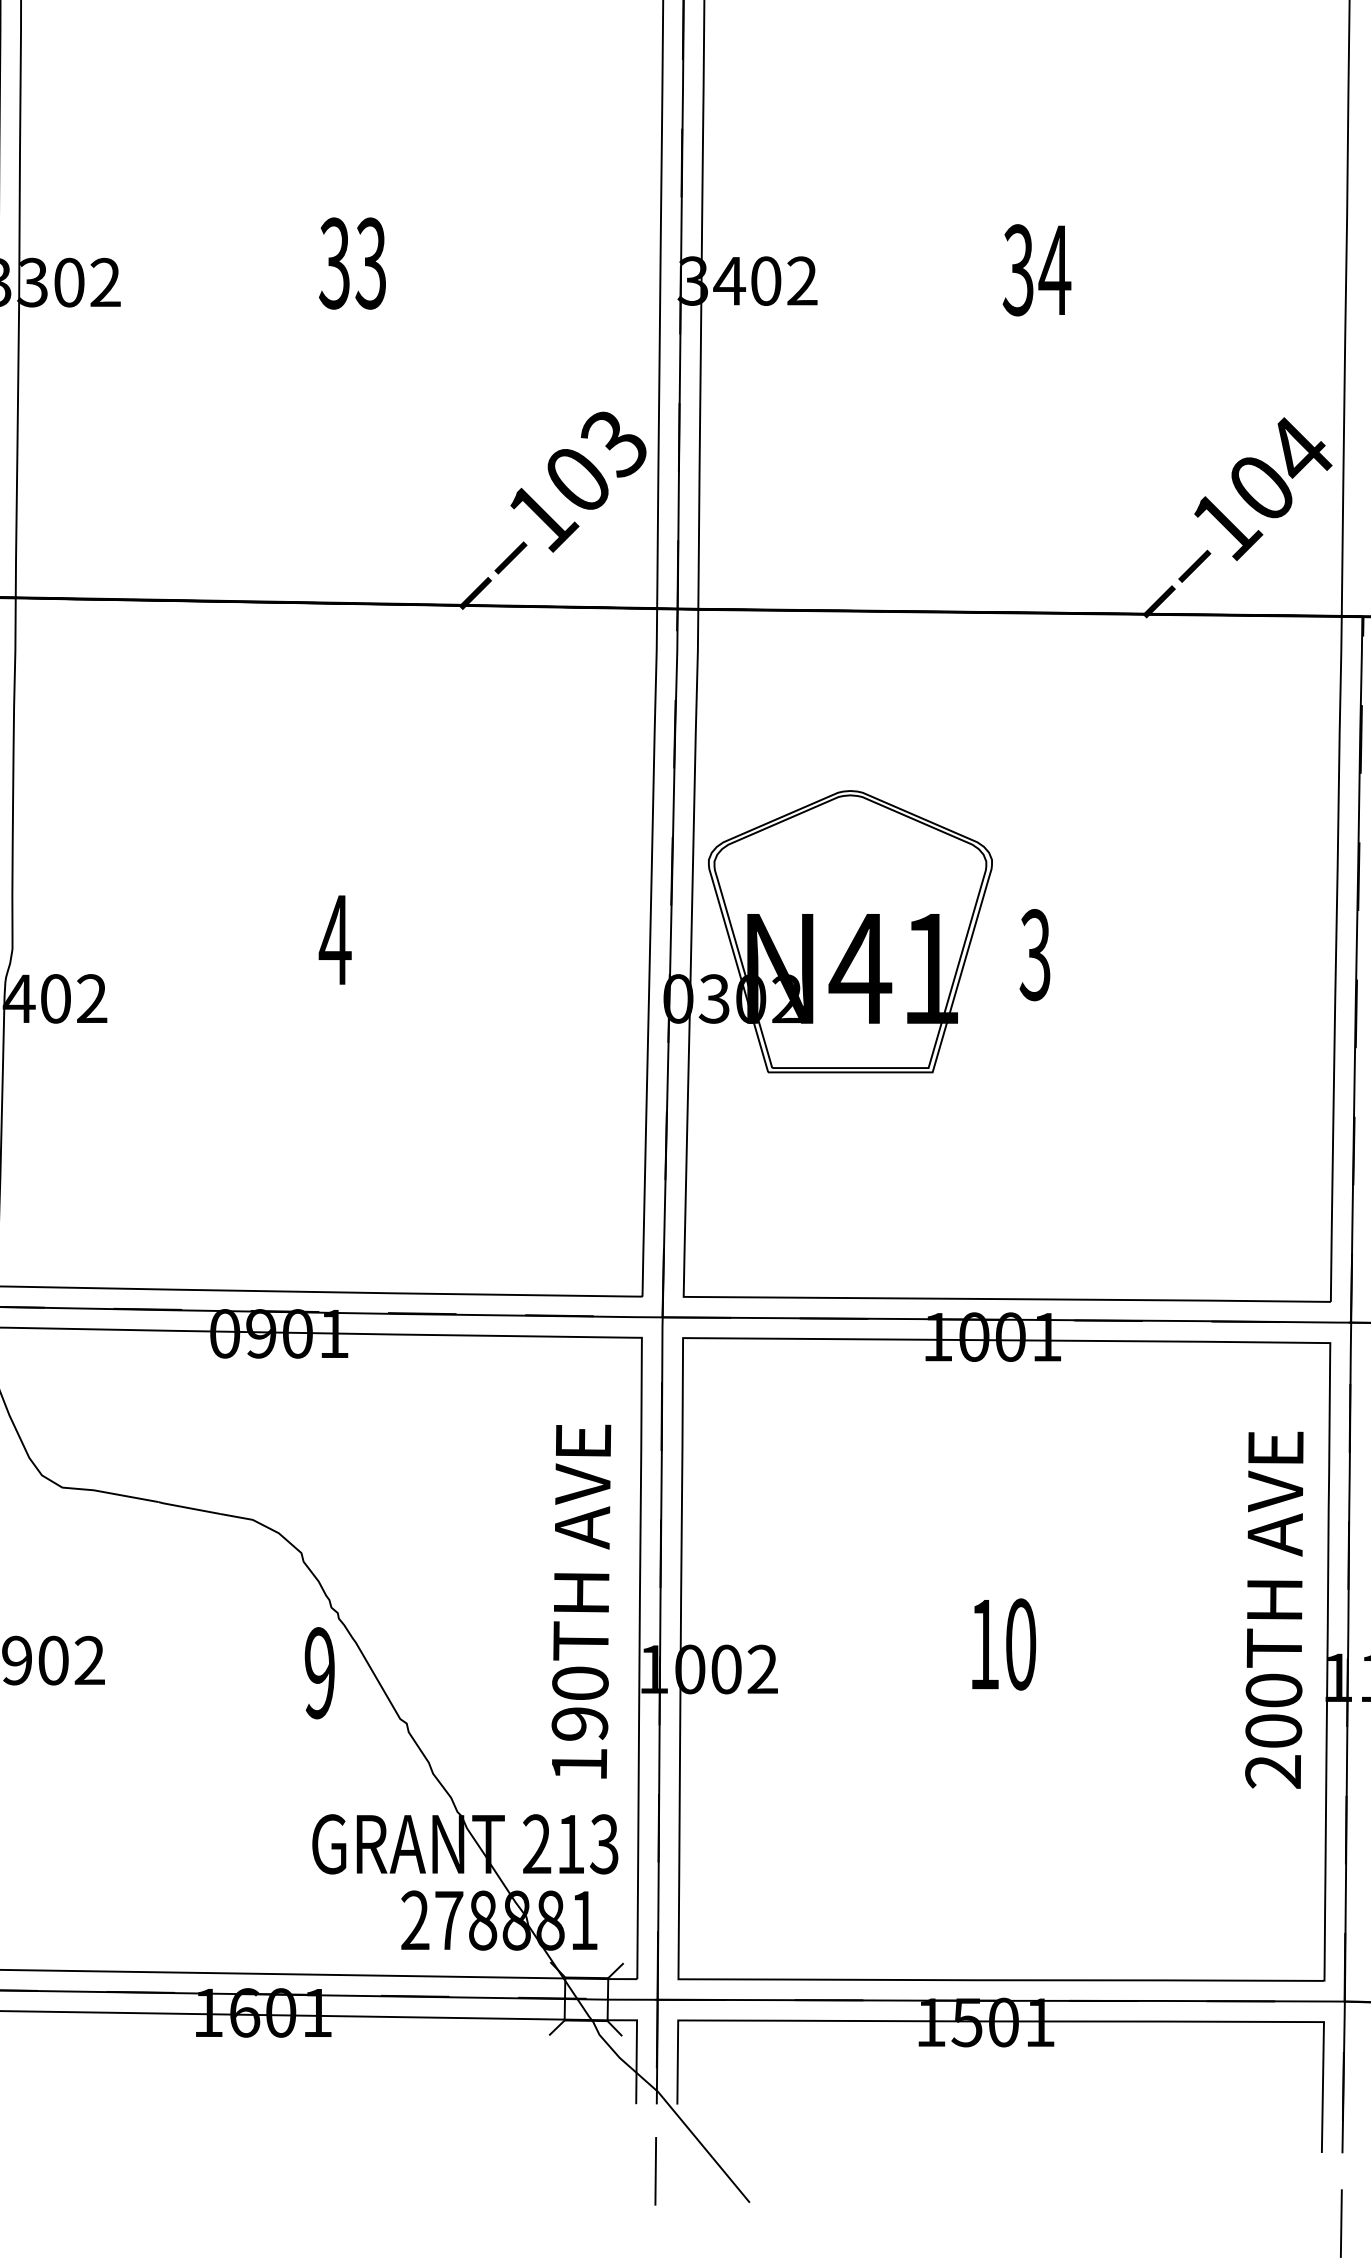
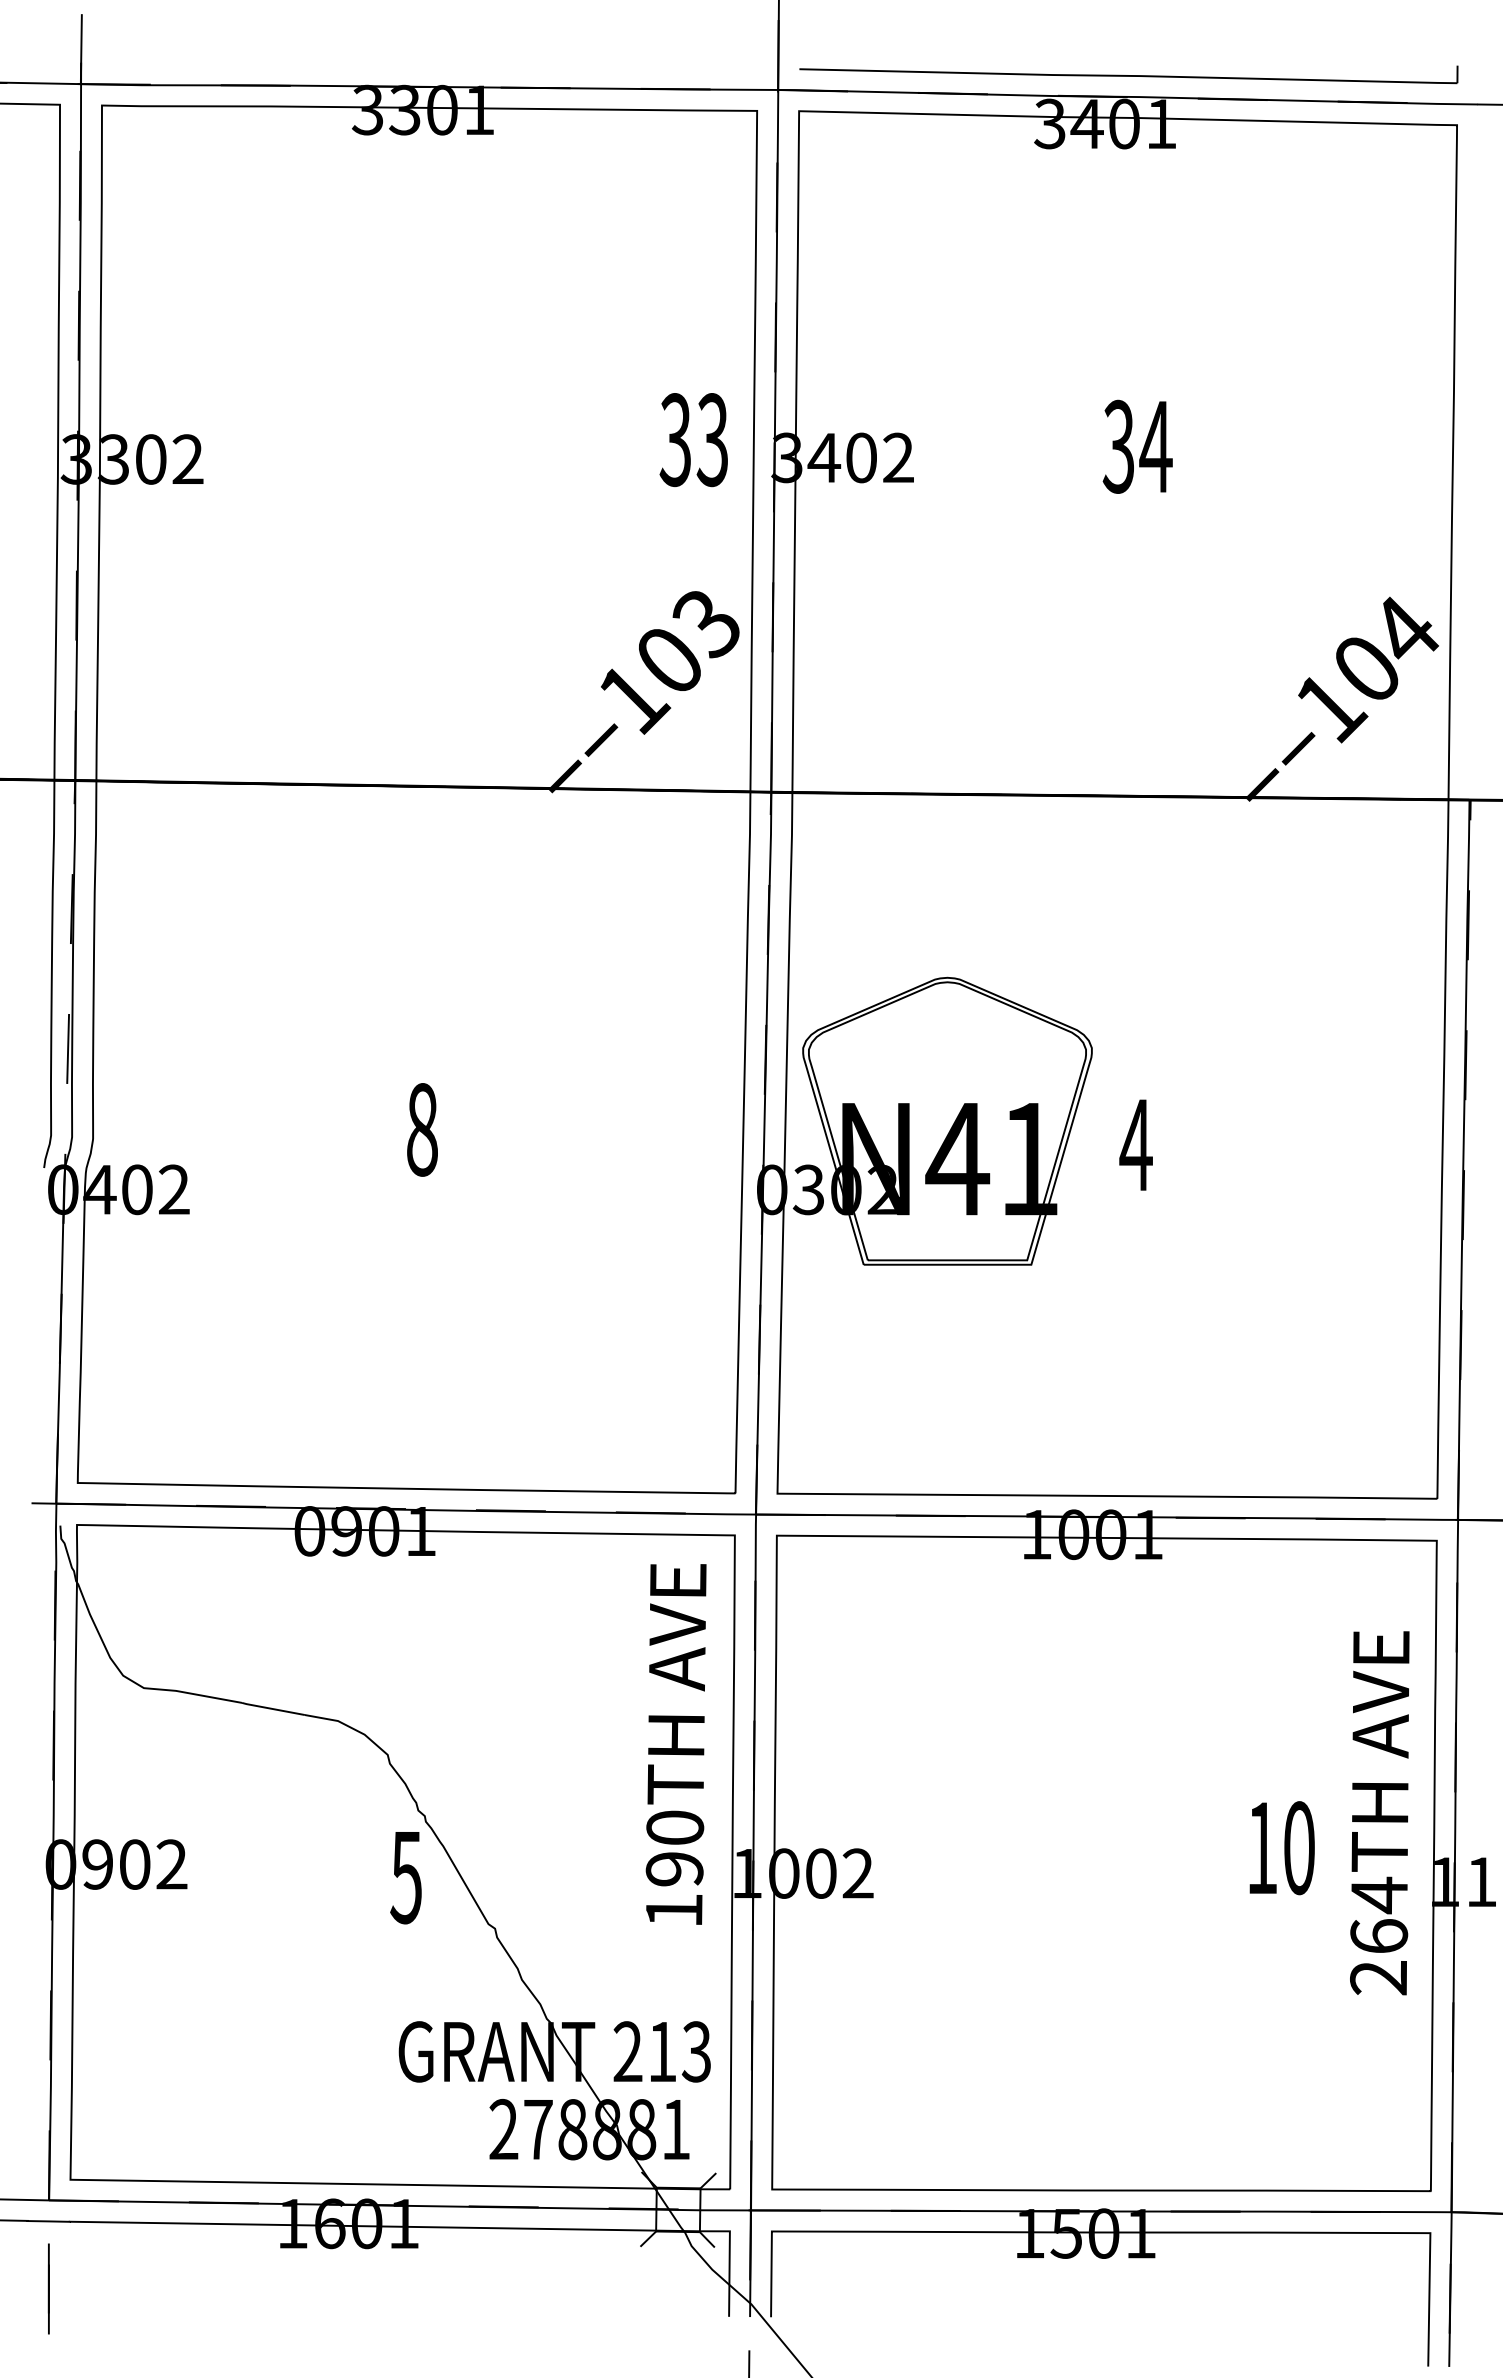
text: (352, 264) -> (693, 440), moved
text: (334, 939) -> (421, 1129), 4 -> 8
text: (1034, 955) -> (1135, 1145), 3 -> 4
text: (580, 1601) -> (675, 1744), moved
text: (1003, 1644) -> (1281, 1848), moved
text: (318, 1673) -> (405, 1877), 9 -> 5
text: (1274, 1709) -> (1379, 1914), 200TH -> 264TH

